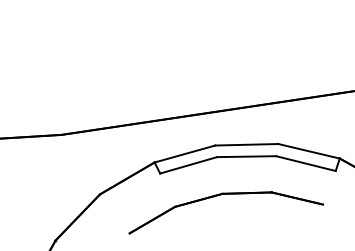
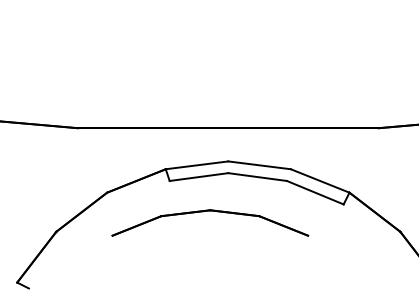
part: (222, 195) -> (210, 211), moved

